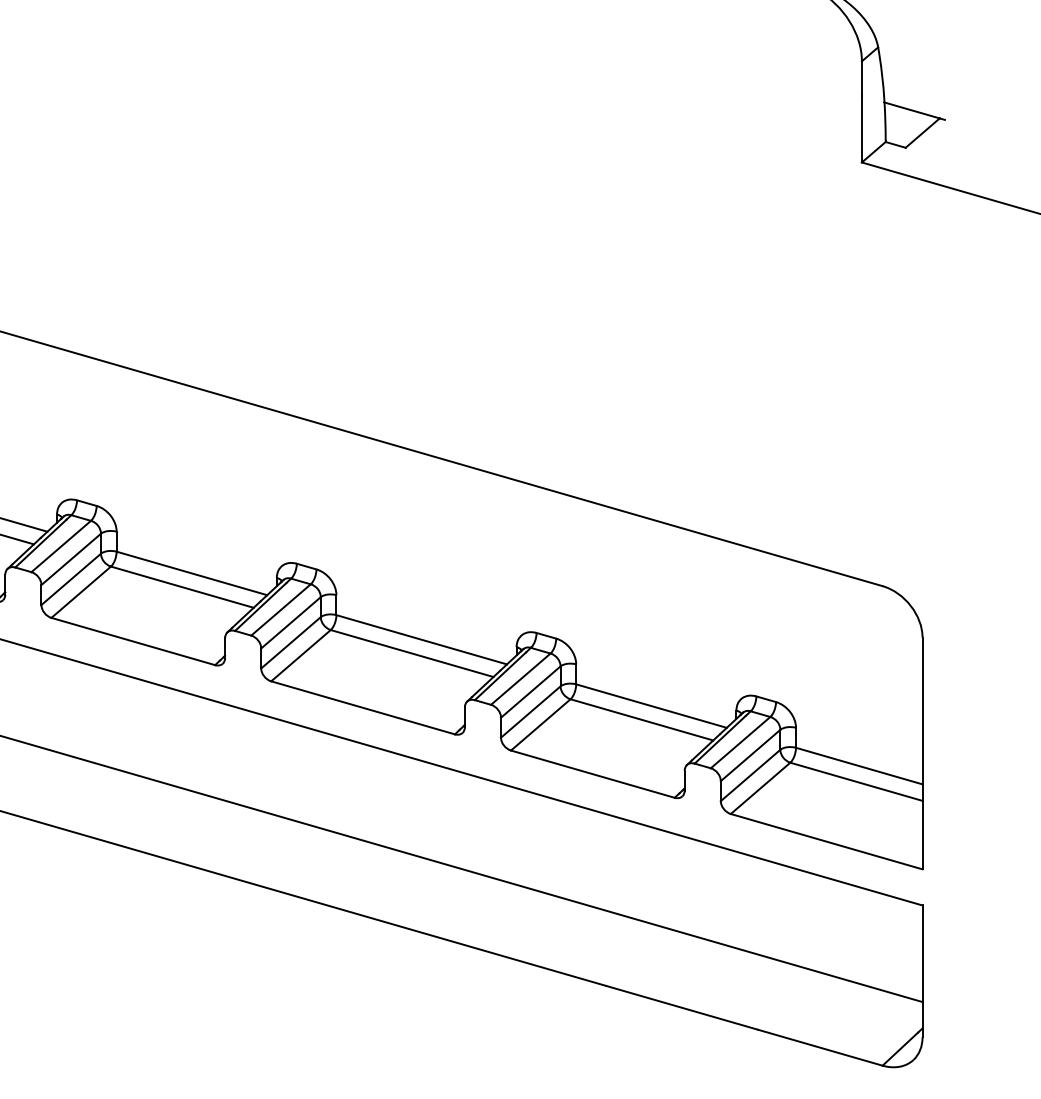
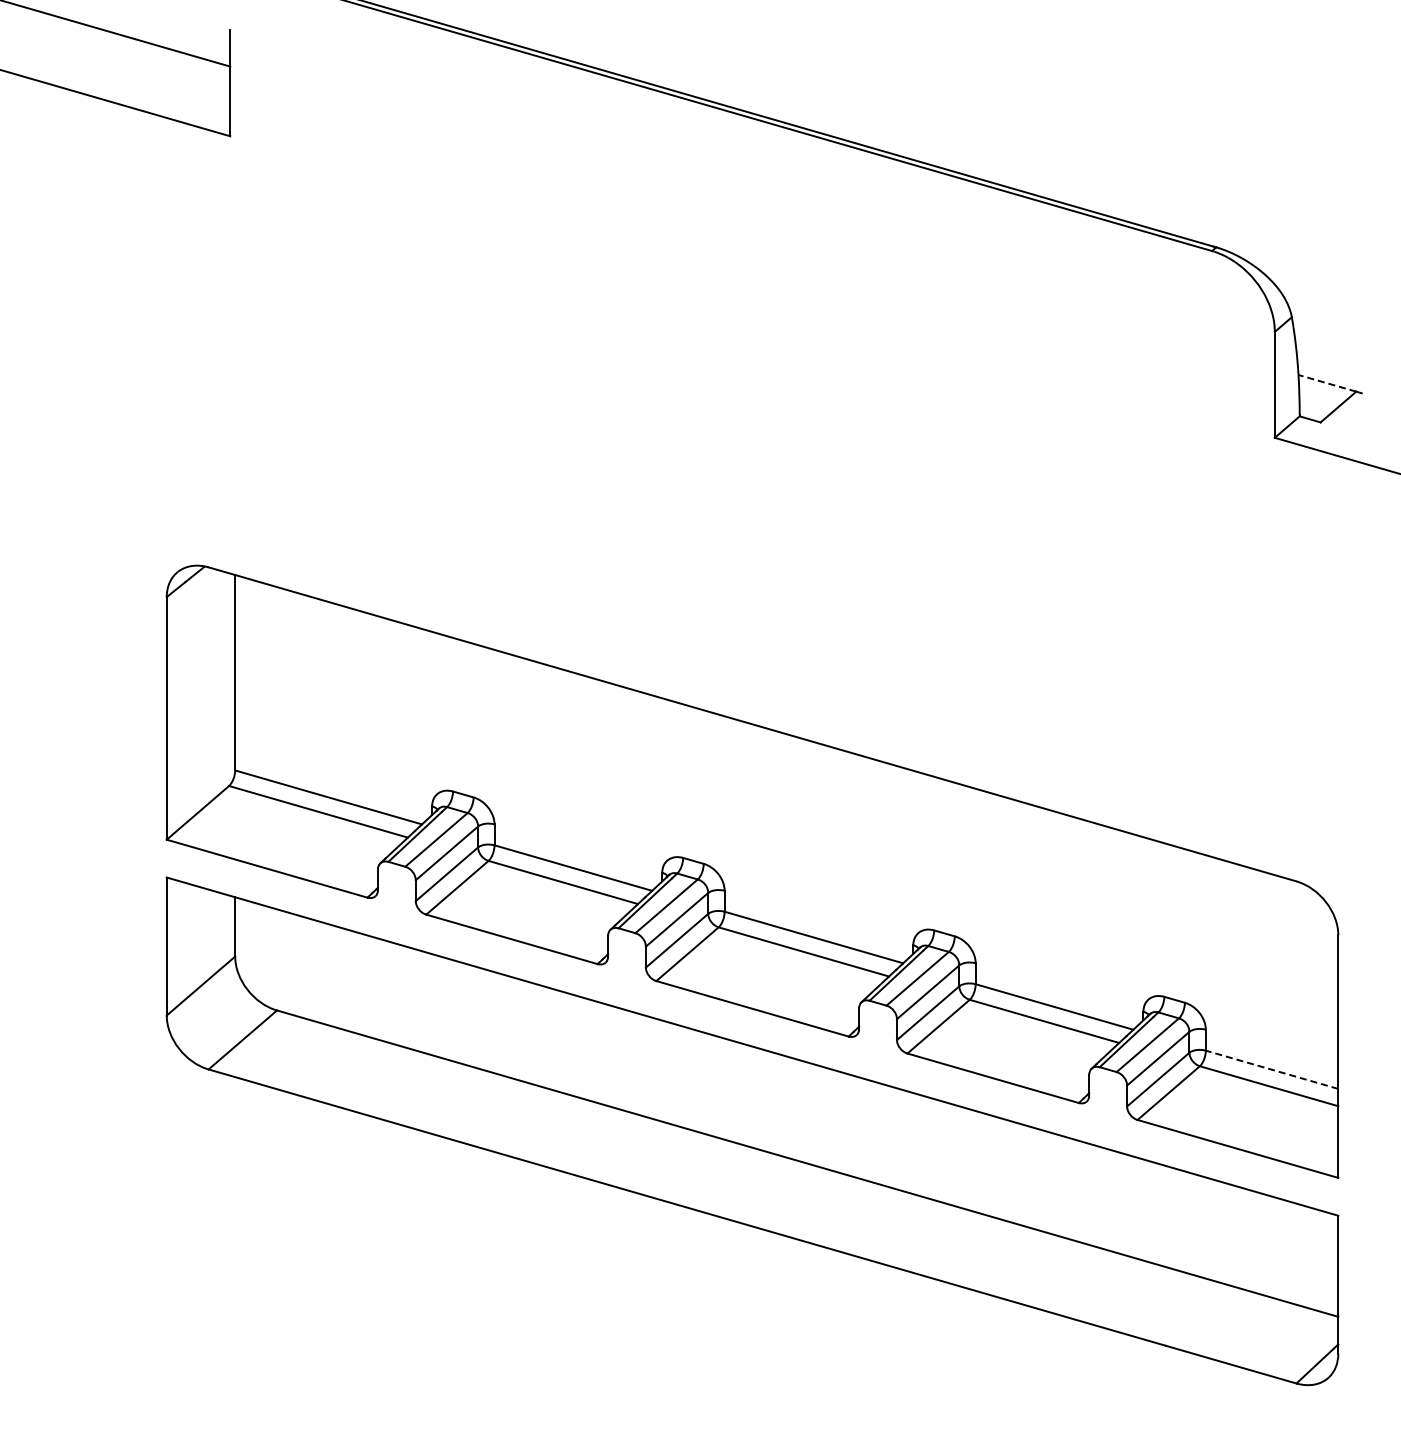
line: (911, 110) -> (1326, 383), solid -> dashed
line: (859, 765) -> (1272, 1069), solid -> dashed

